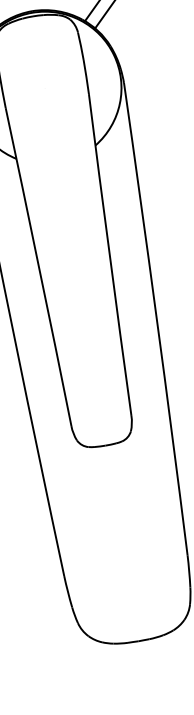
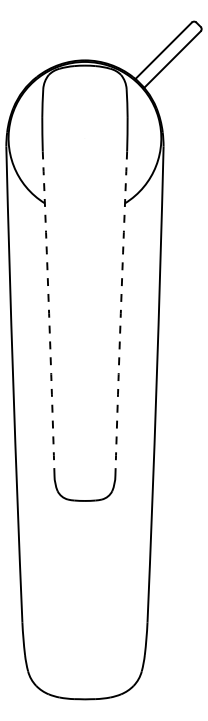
arc: (109, 254) -> (120, 313), solid -> dashed
arc: (39, 266) -> (49, 313), solid -> dashed

